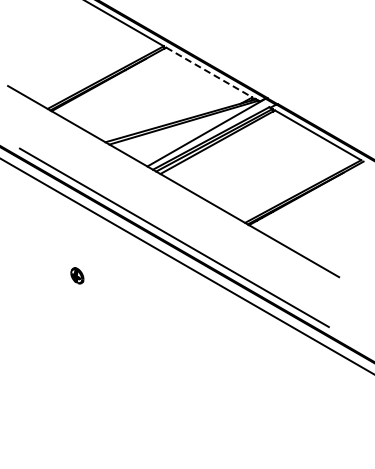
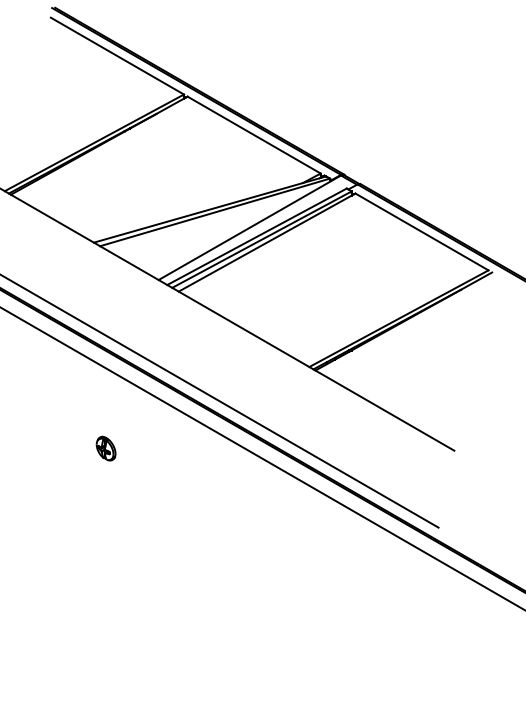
line: (209, 72) -> (254, 135), dashed -> solid
part: (77, 275) -> (106, 448), moved

